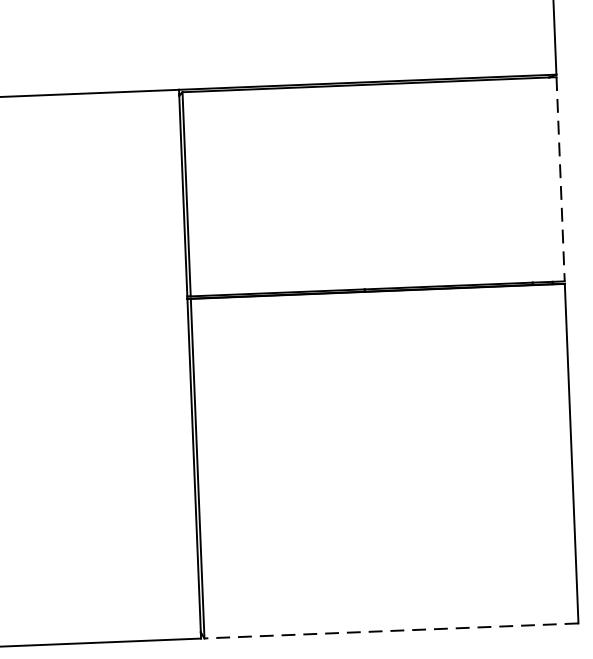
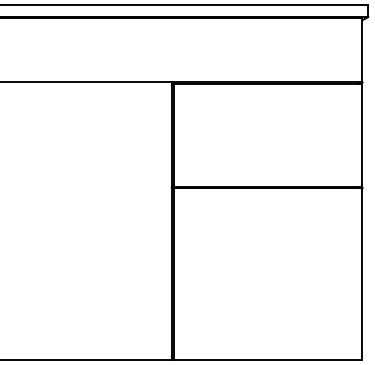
line: (560, 179) -> (362, 135), dashed -> solid
line: (390, 630) -> (267, 359), dashed -> solid

